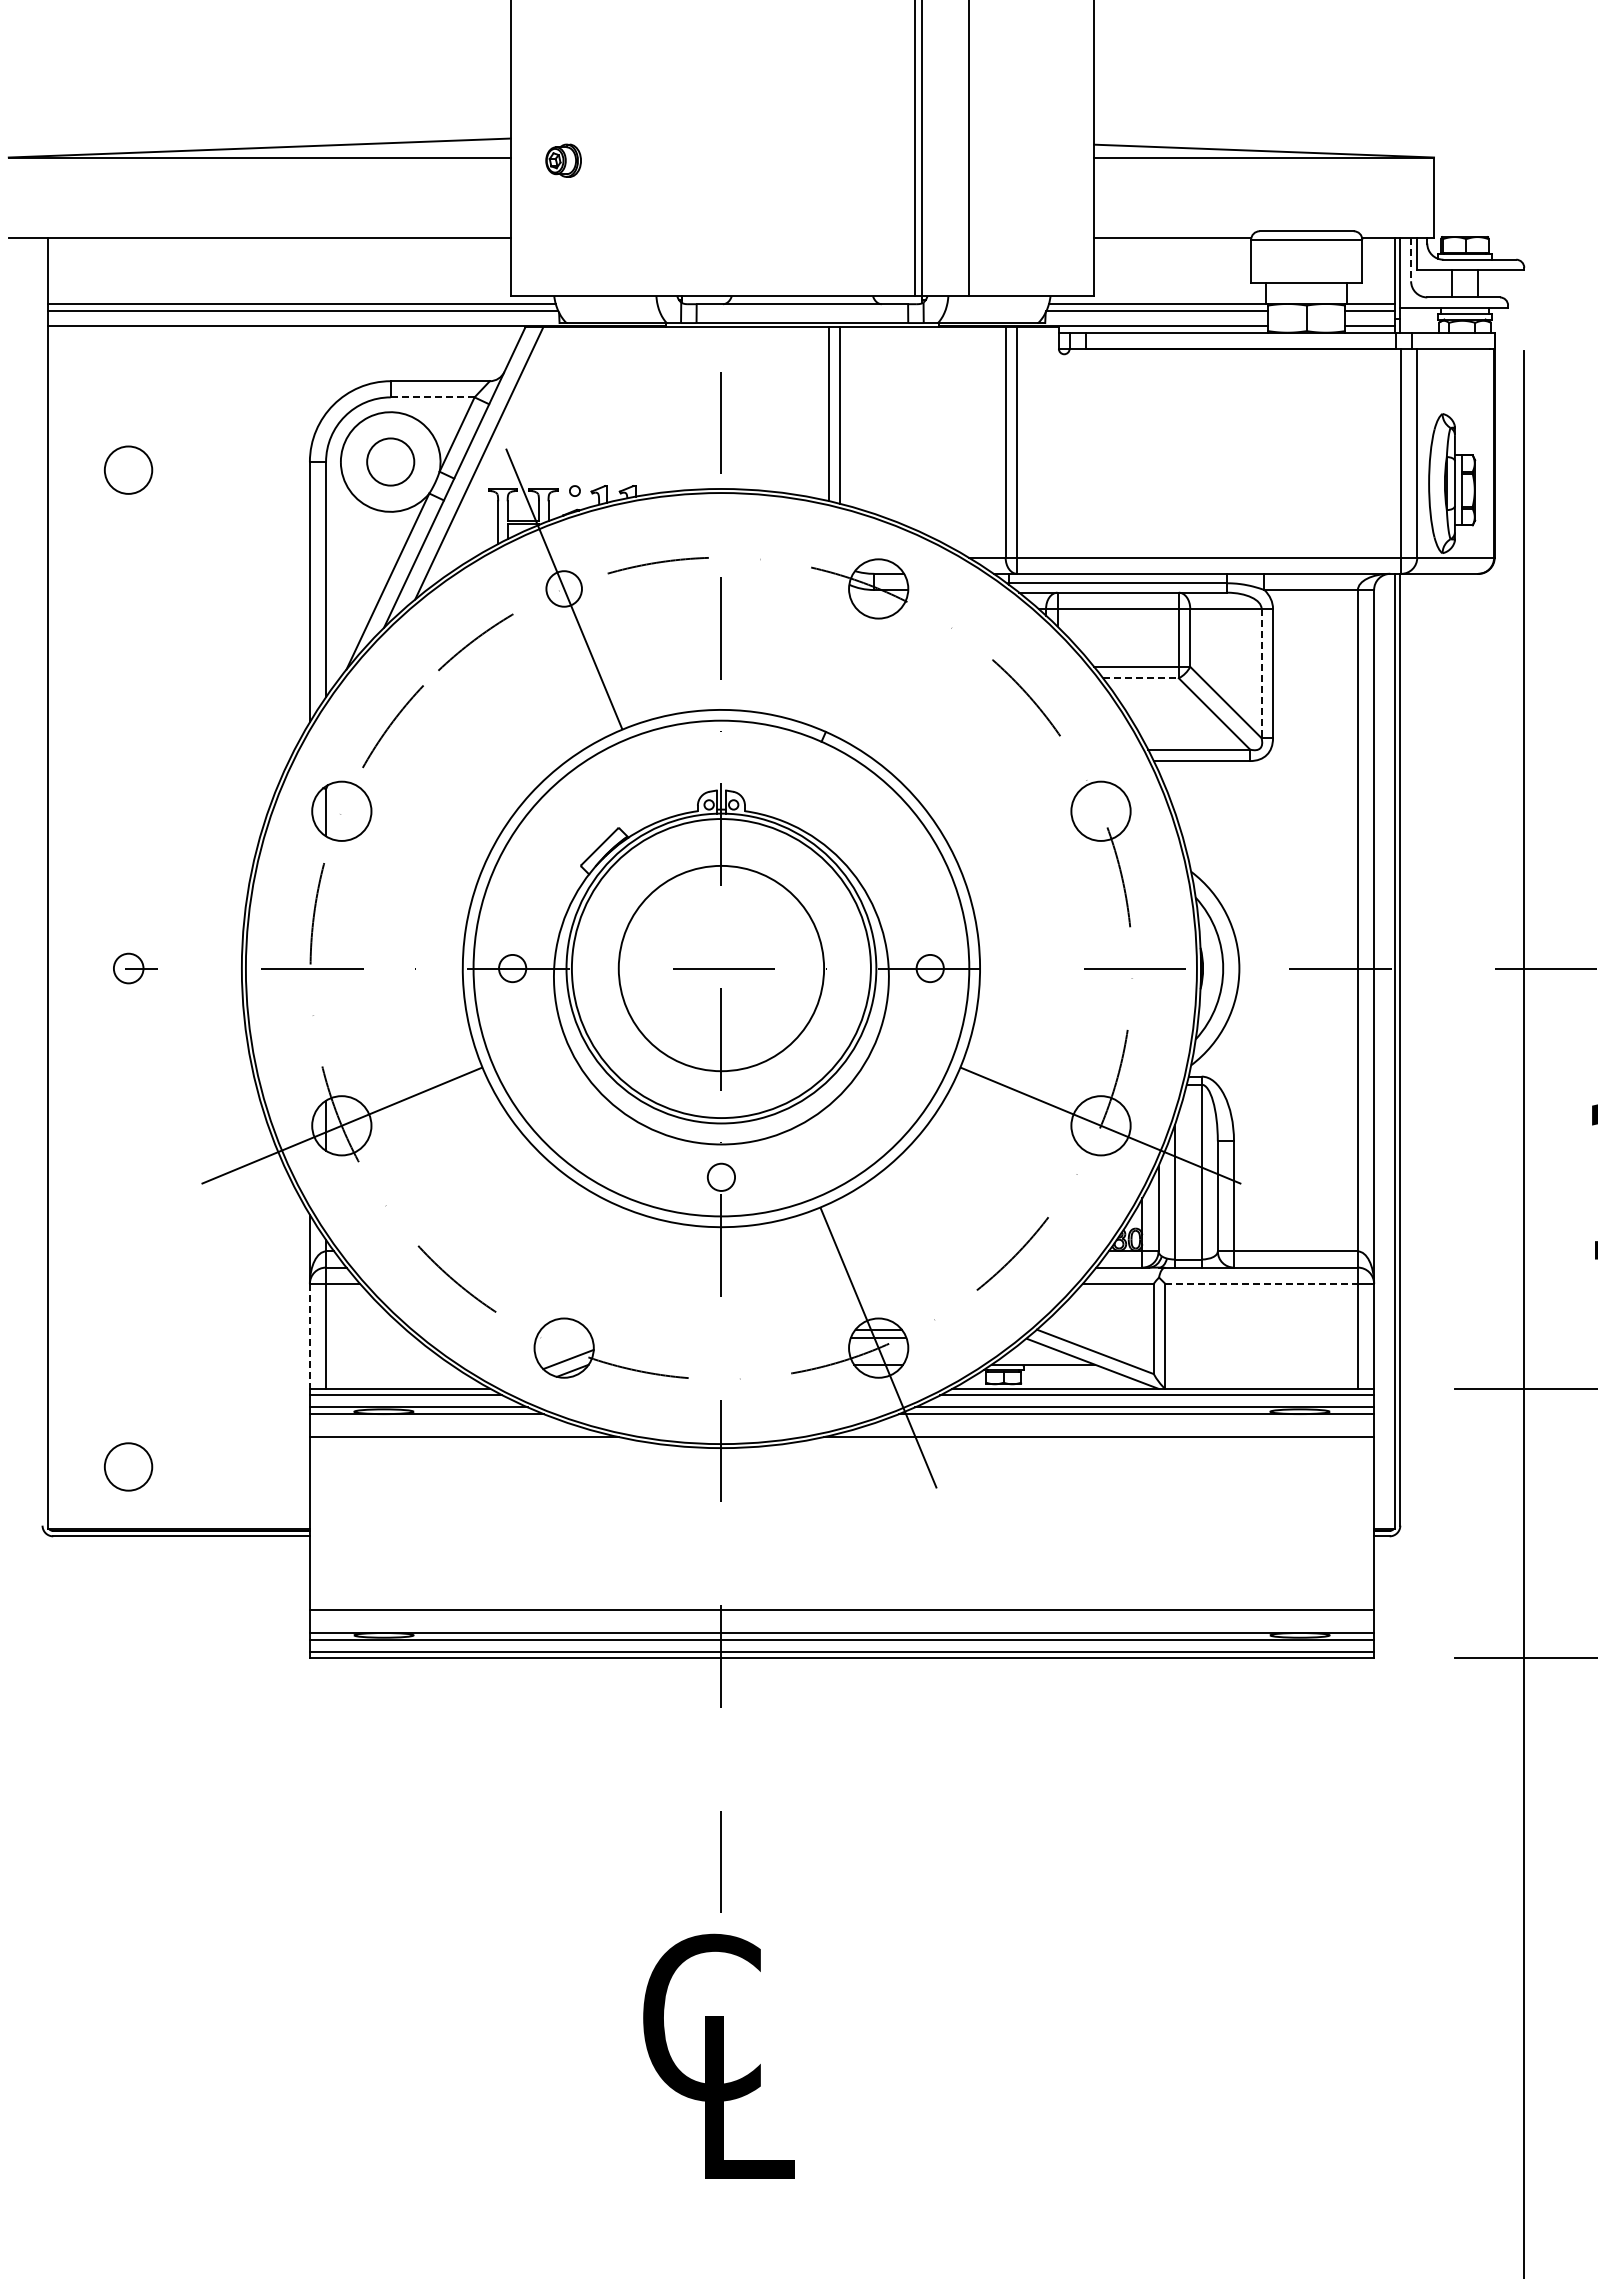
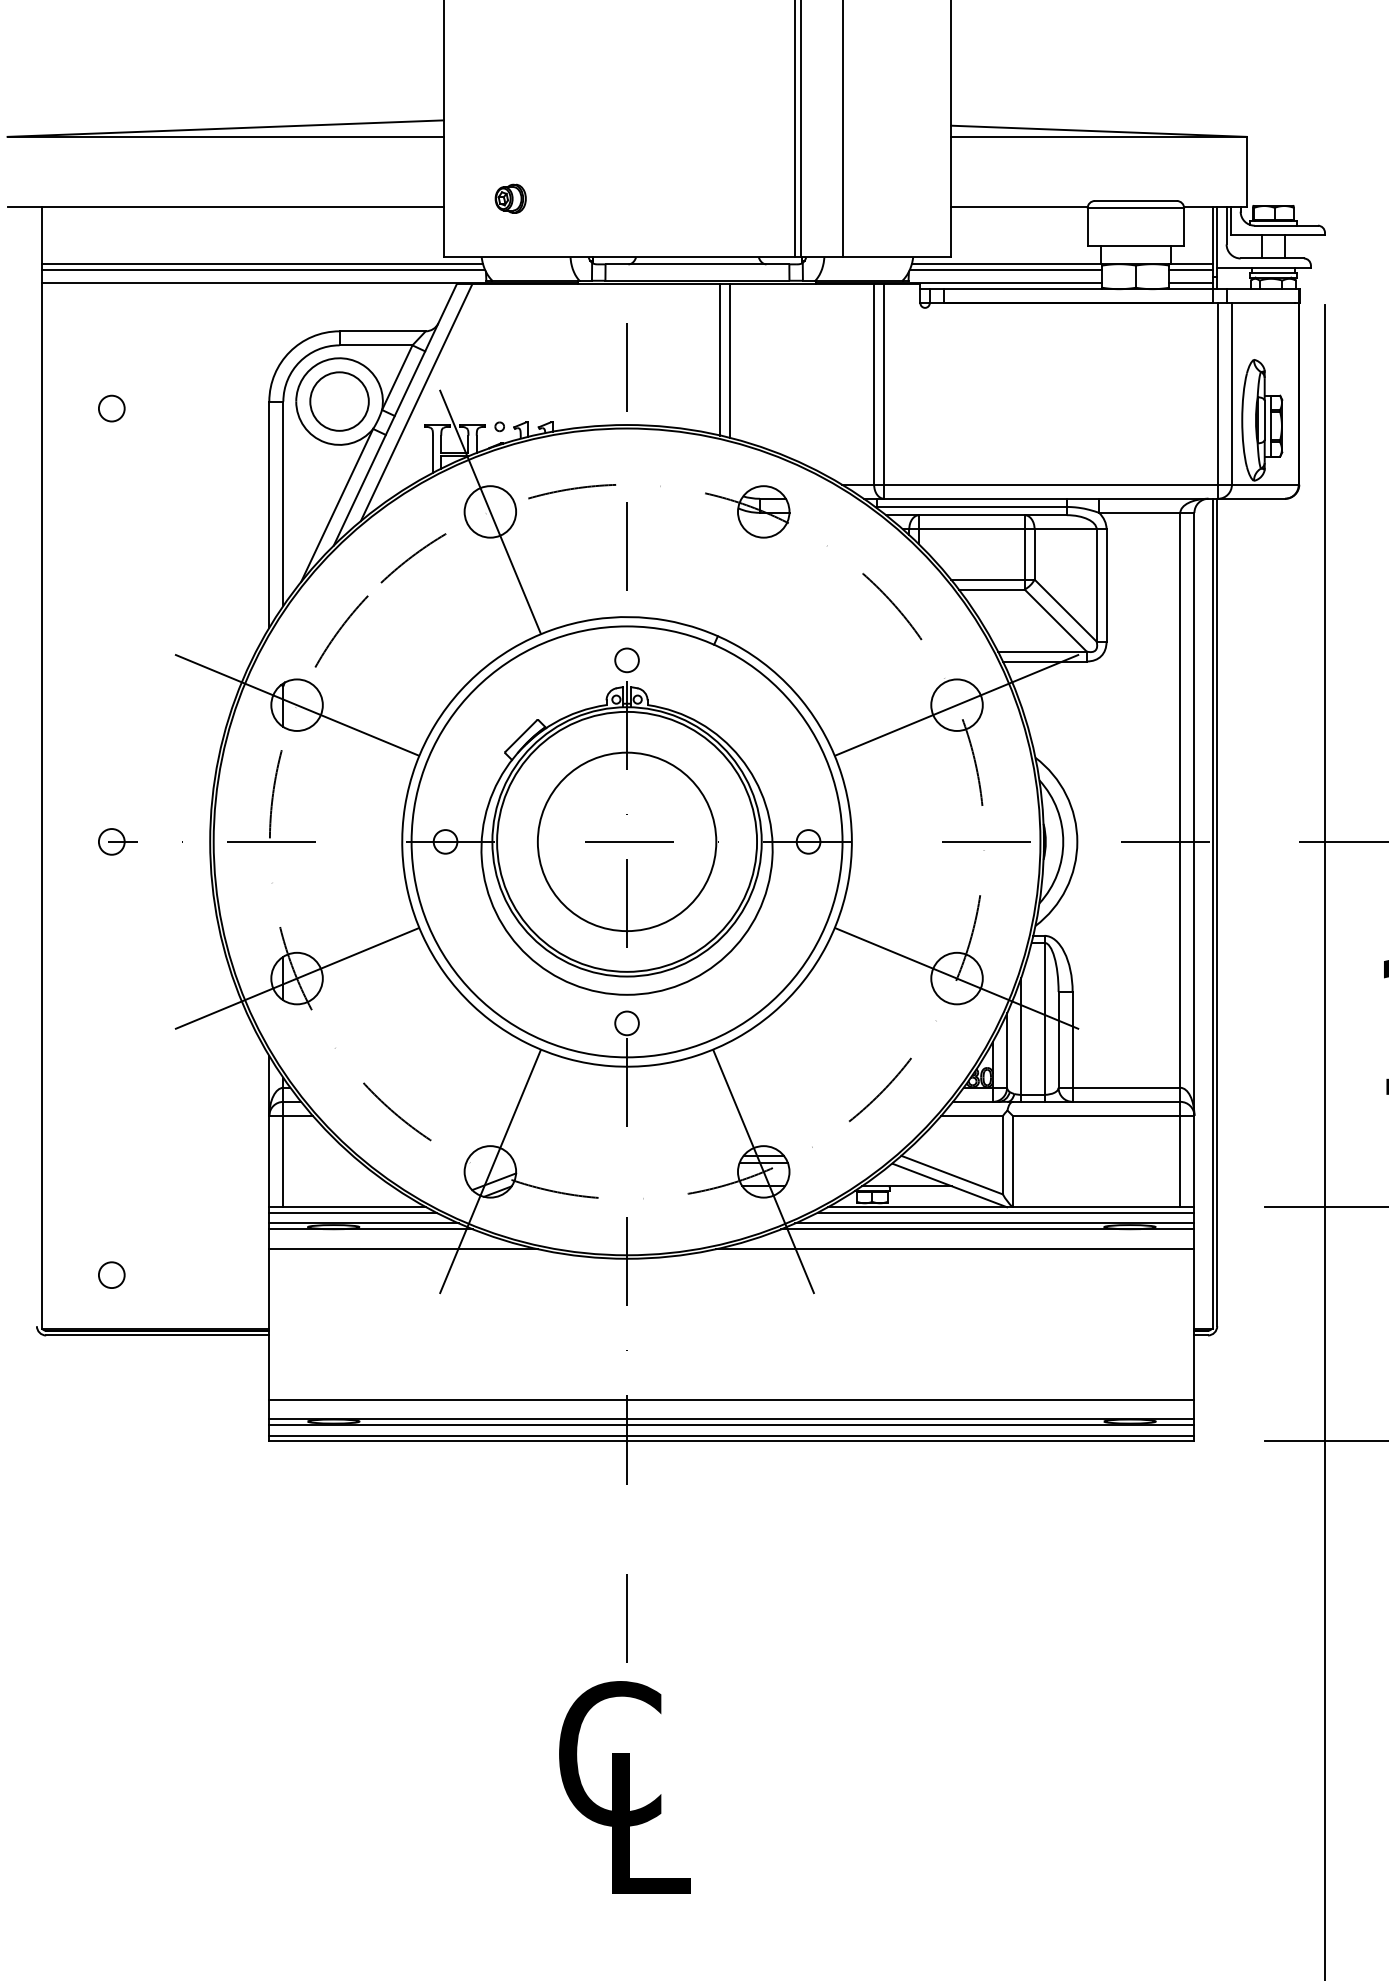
part: (563, 160) -> (510, 198), moved
line: (1411, 260) -> (1226, 226), dashed -> solid
line: (432, 397) -> (375, 345), dashed -> solid
circle: (390, 461) -> (339, 401), size x1.43
circle: (128, 469) -> (111, 408), size x0.62
circle: (563, 588) -> (489, 511), size x1.67
line: (1261, 673) -> (1096, 585), dashed -> solid
line: (1140, 678) -> (991, 589), dashed -> solid
circle: (720, 759) -> (626, 660), added
line: (341, 811) -> (296, 705), added
line: (1100, 811) -> (956, 705), added
line: (1262, 1283) -> (1097, 1115), dashed -> solid
line: (309, 1336) -> (268, 1161), dashed -> solid
line: (563, 1347) -> (489, 1171), added
circle: (128, 1466) -> (111, 1274), size x0.62

